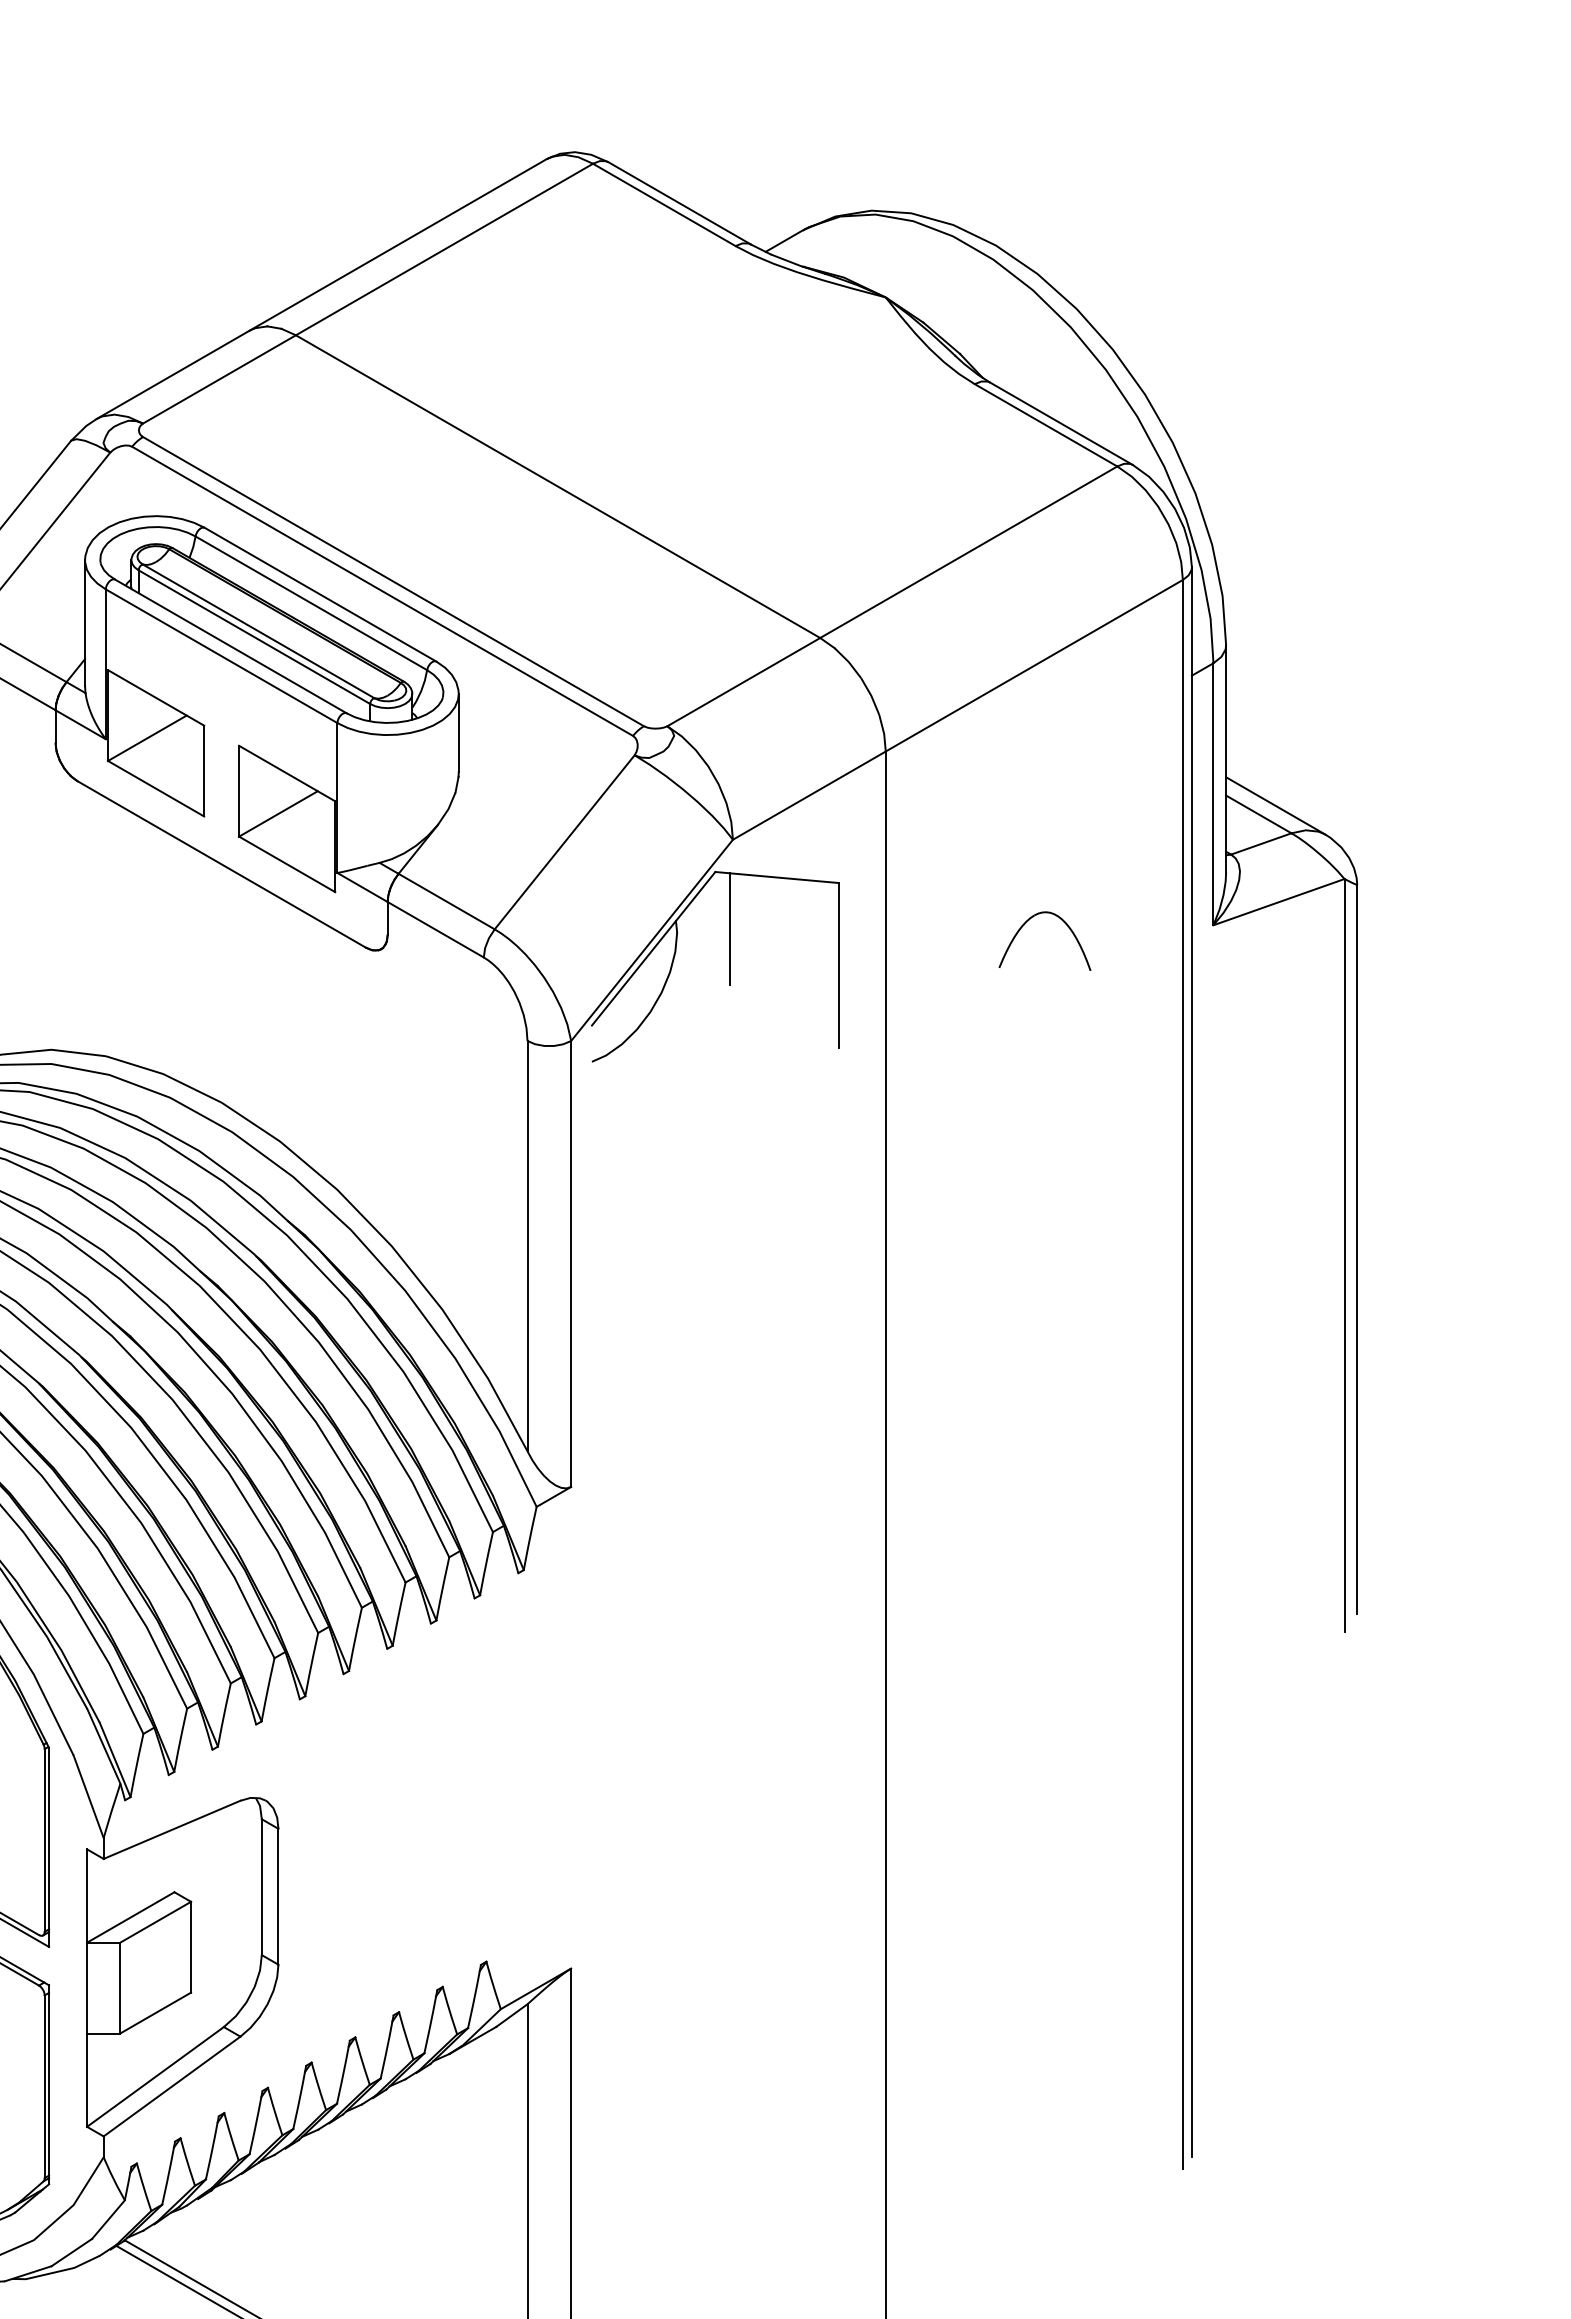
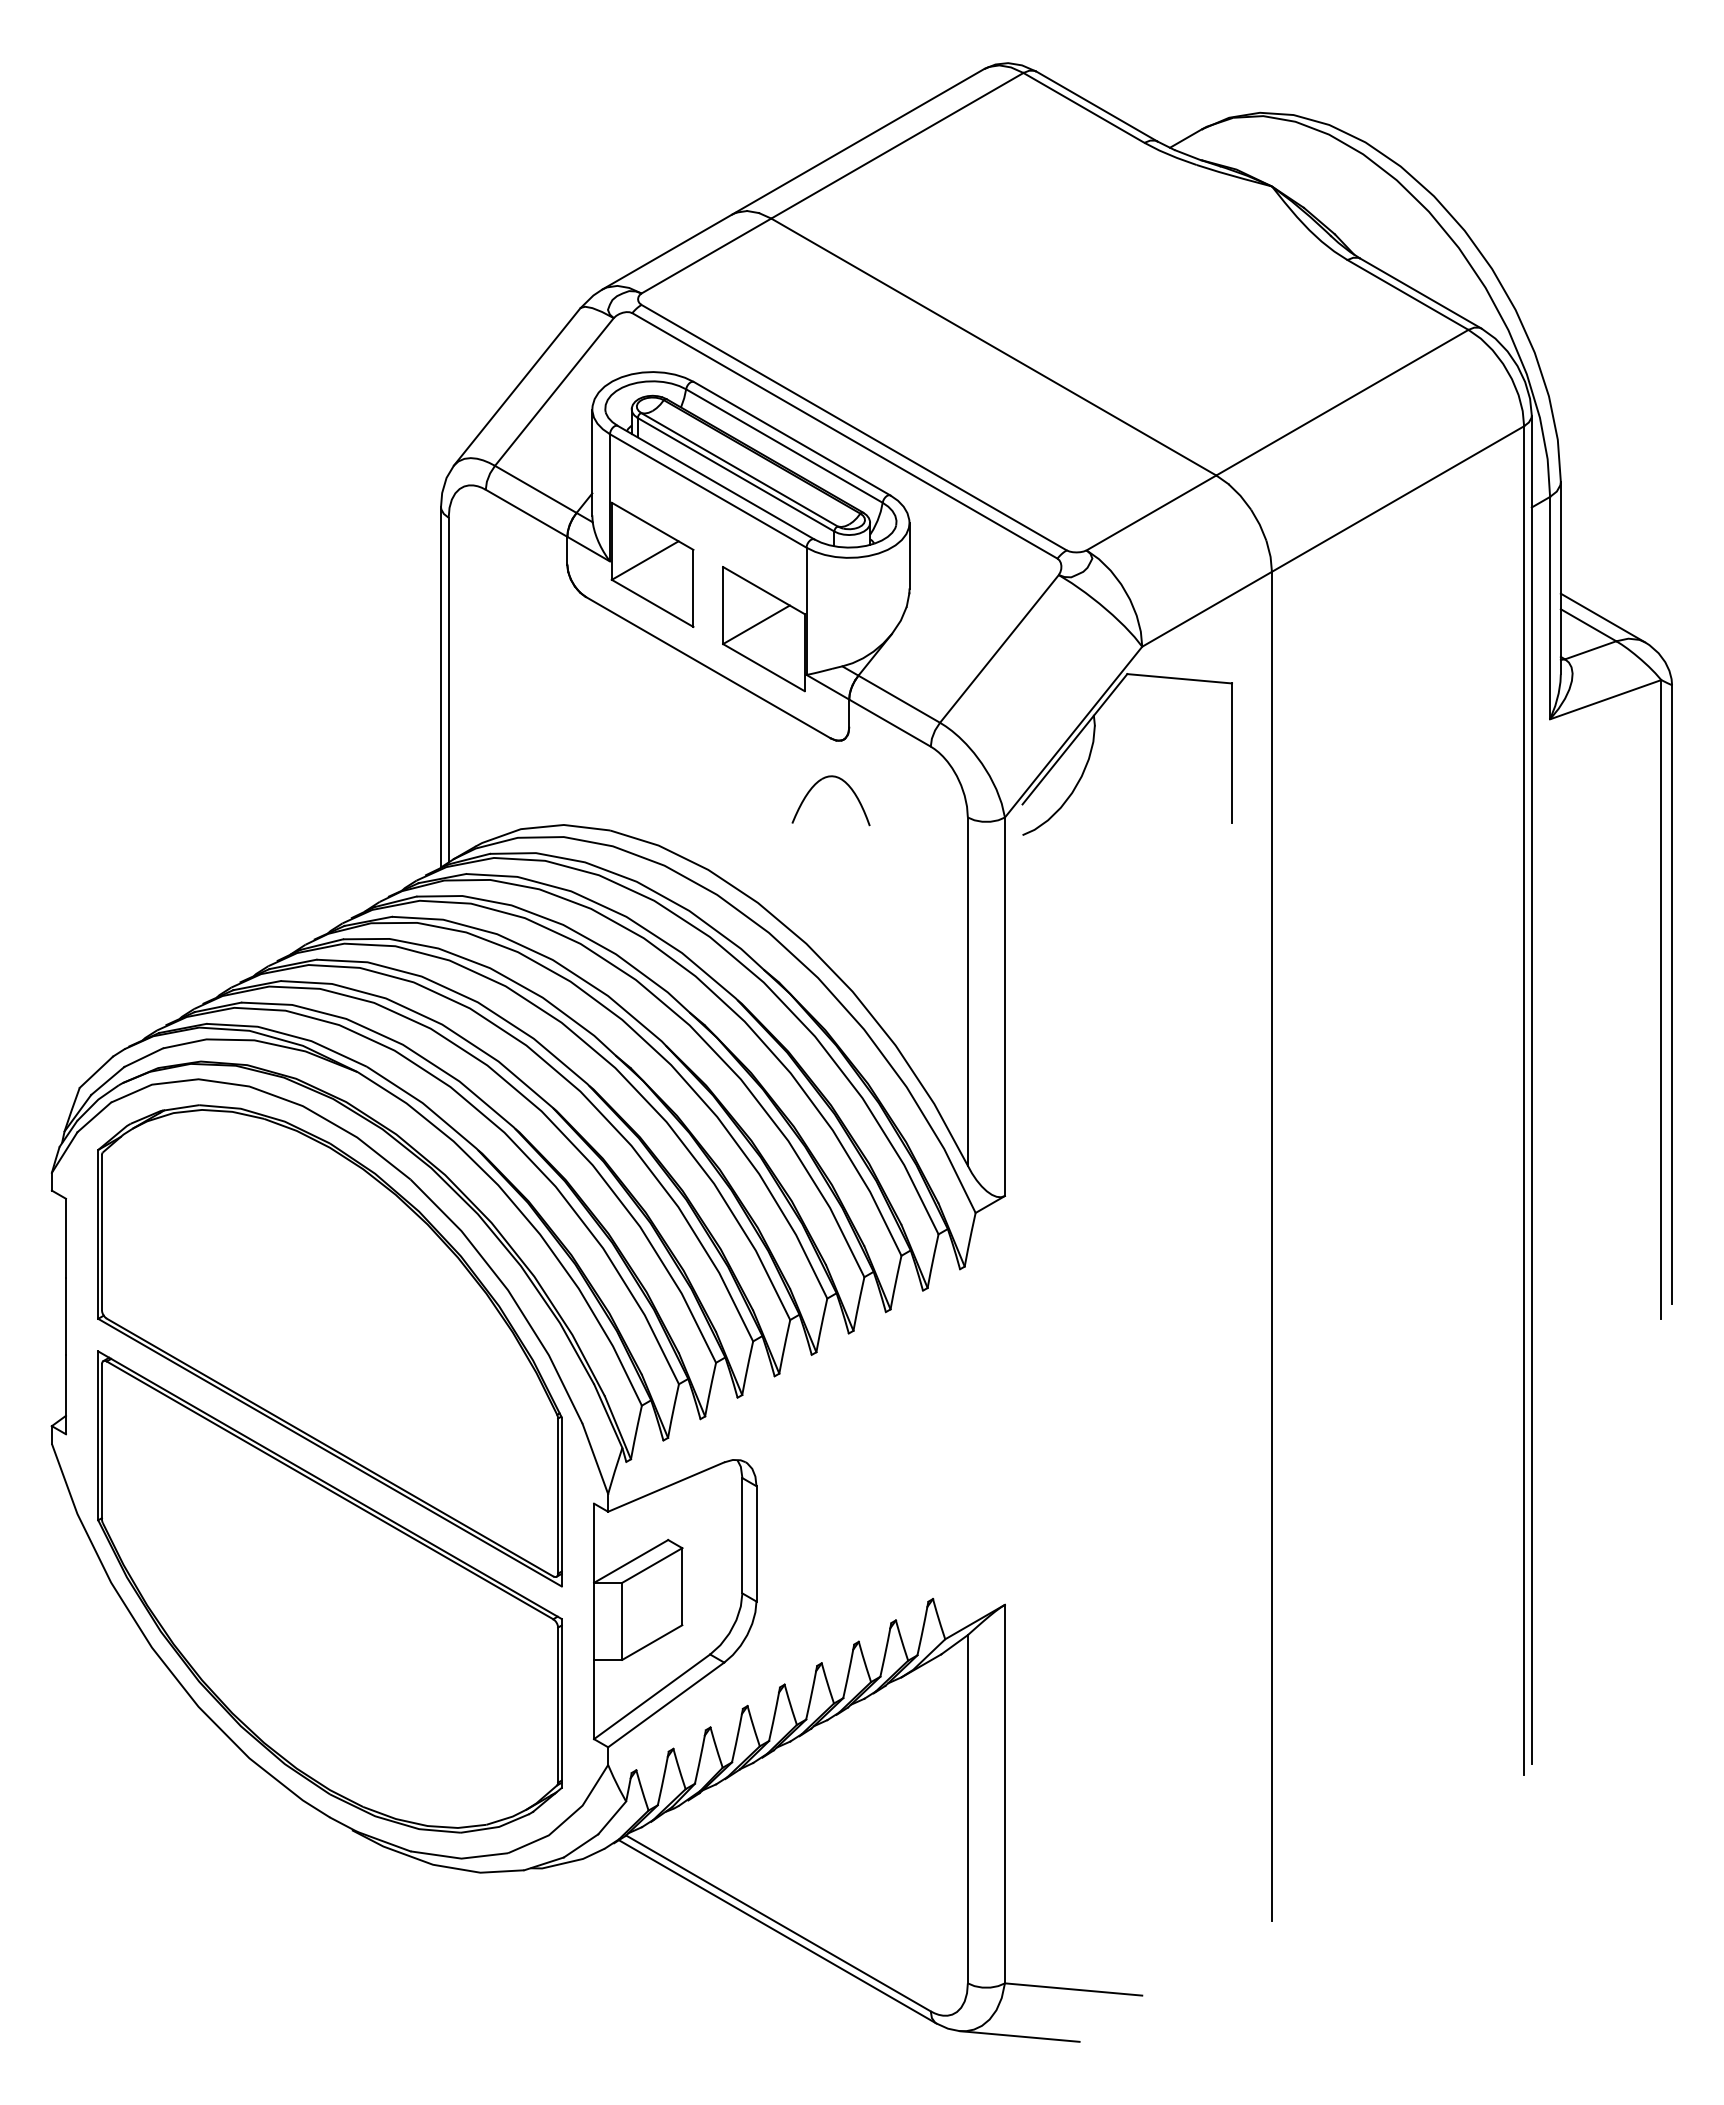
part: (1026, 923) -> (815, 785), moved
line: (729, 929) -> (1139, 722), removed

